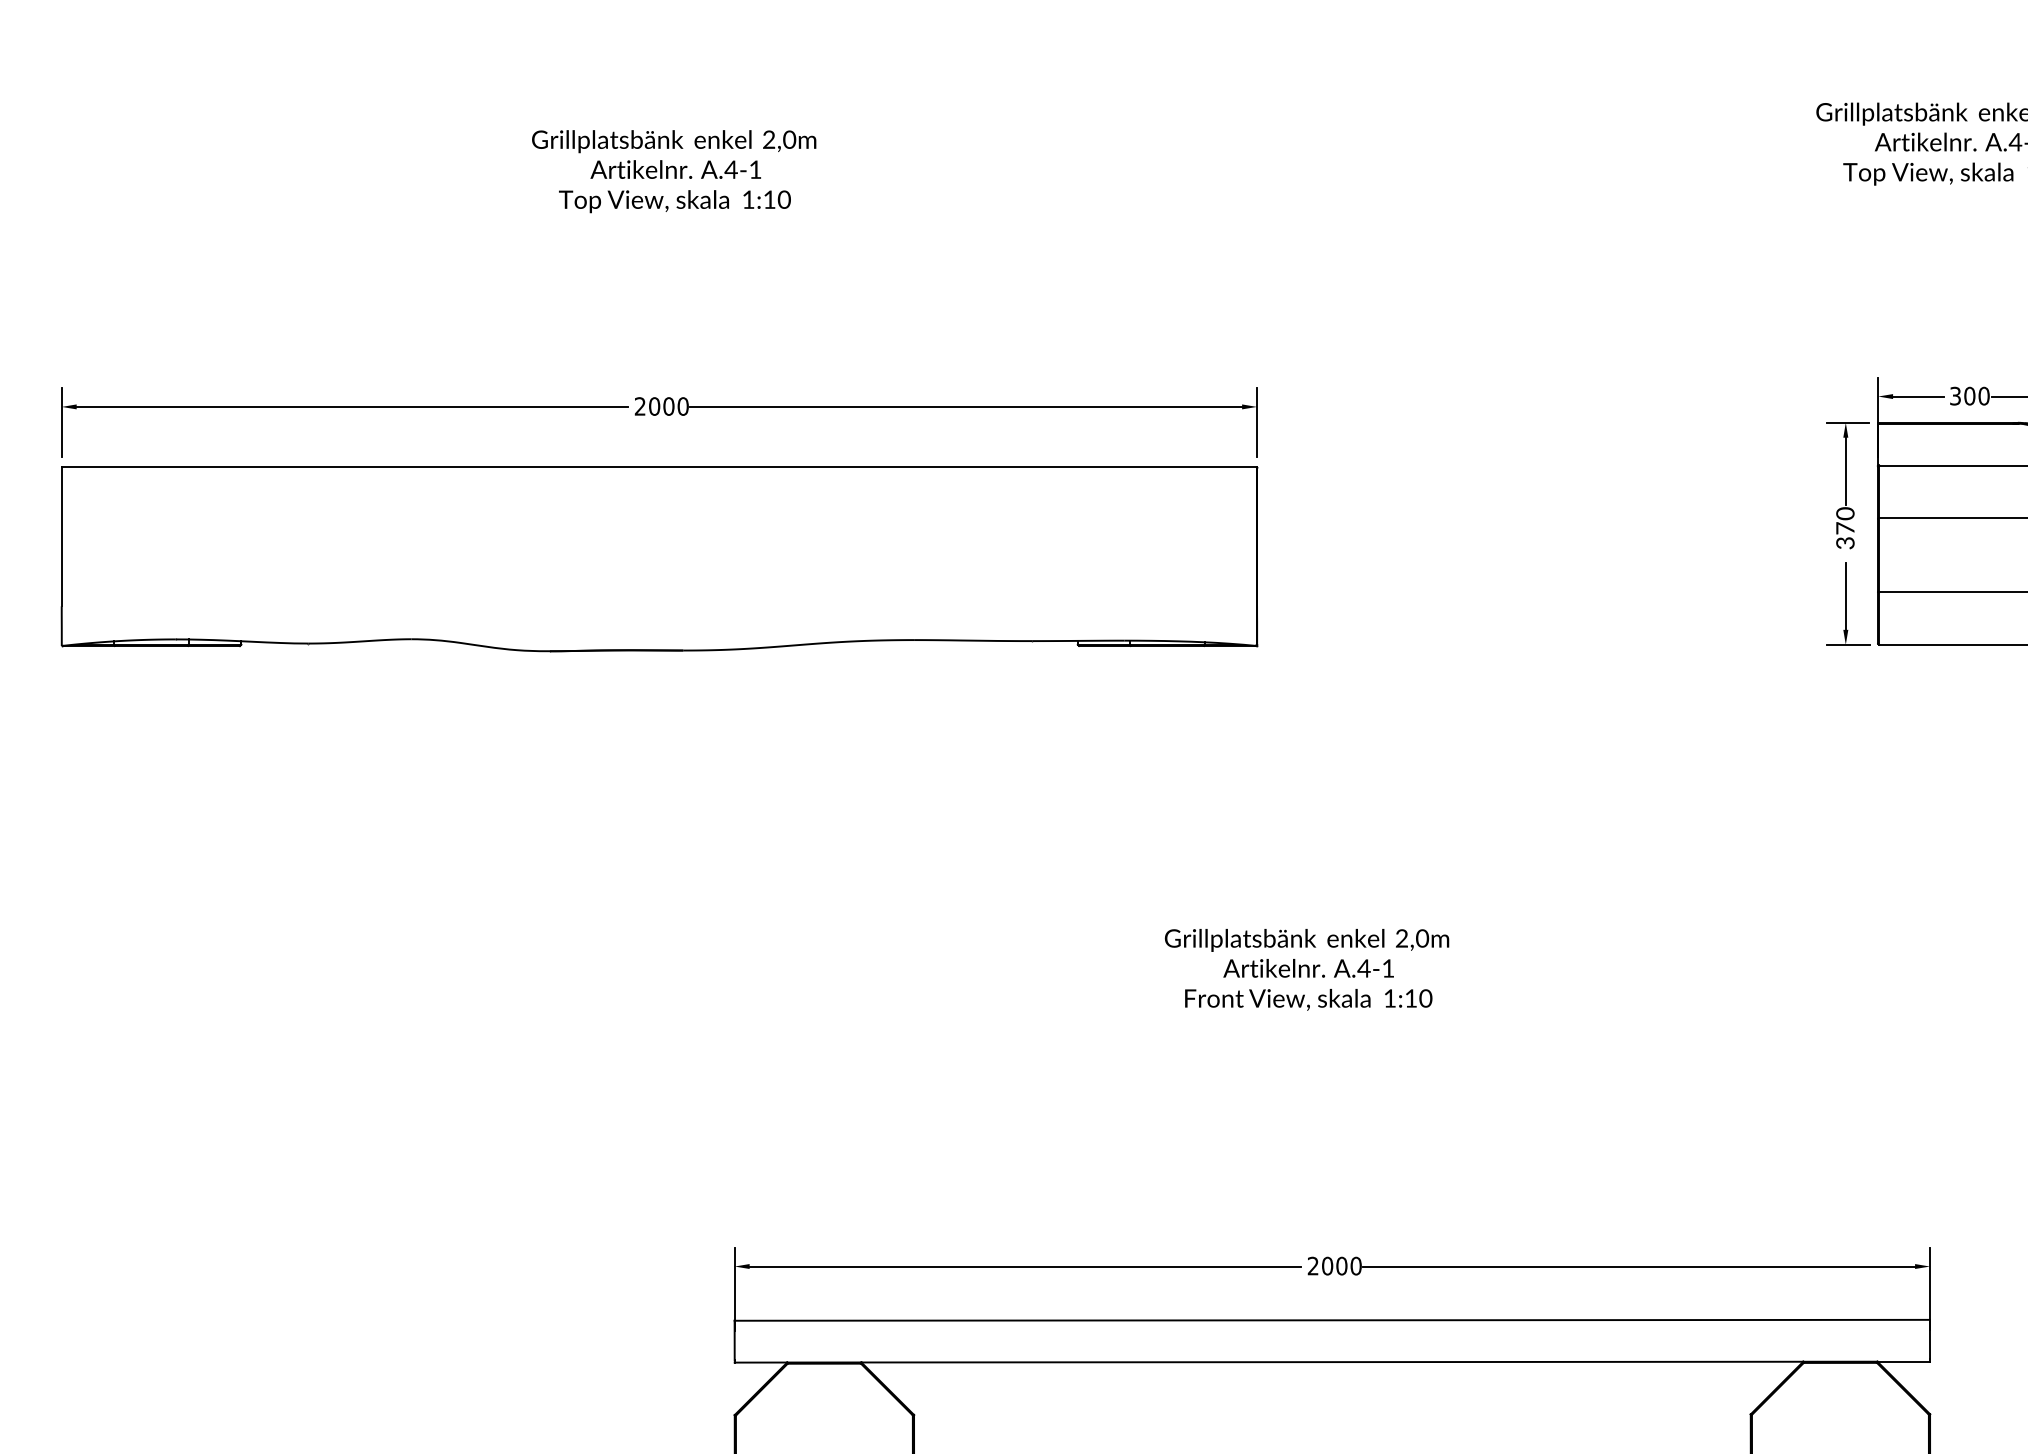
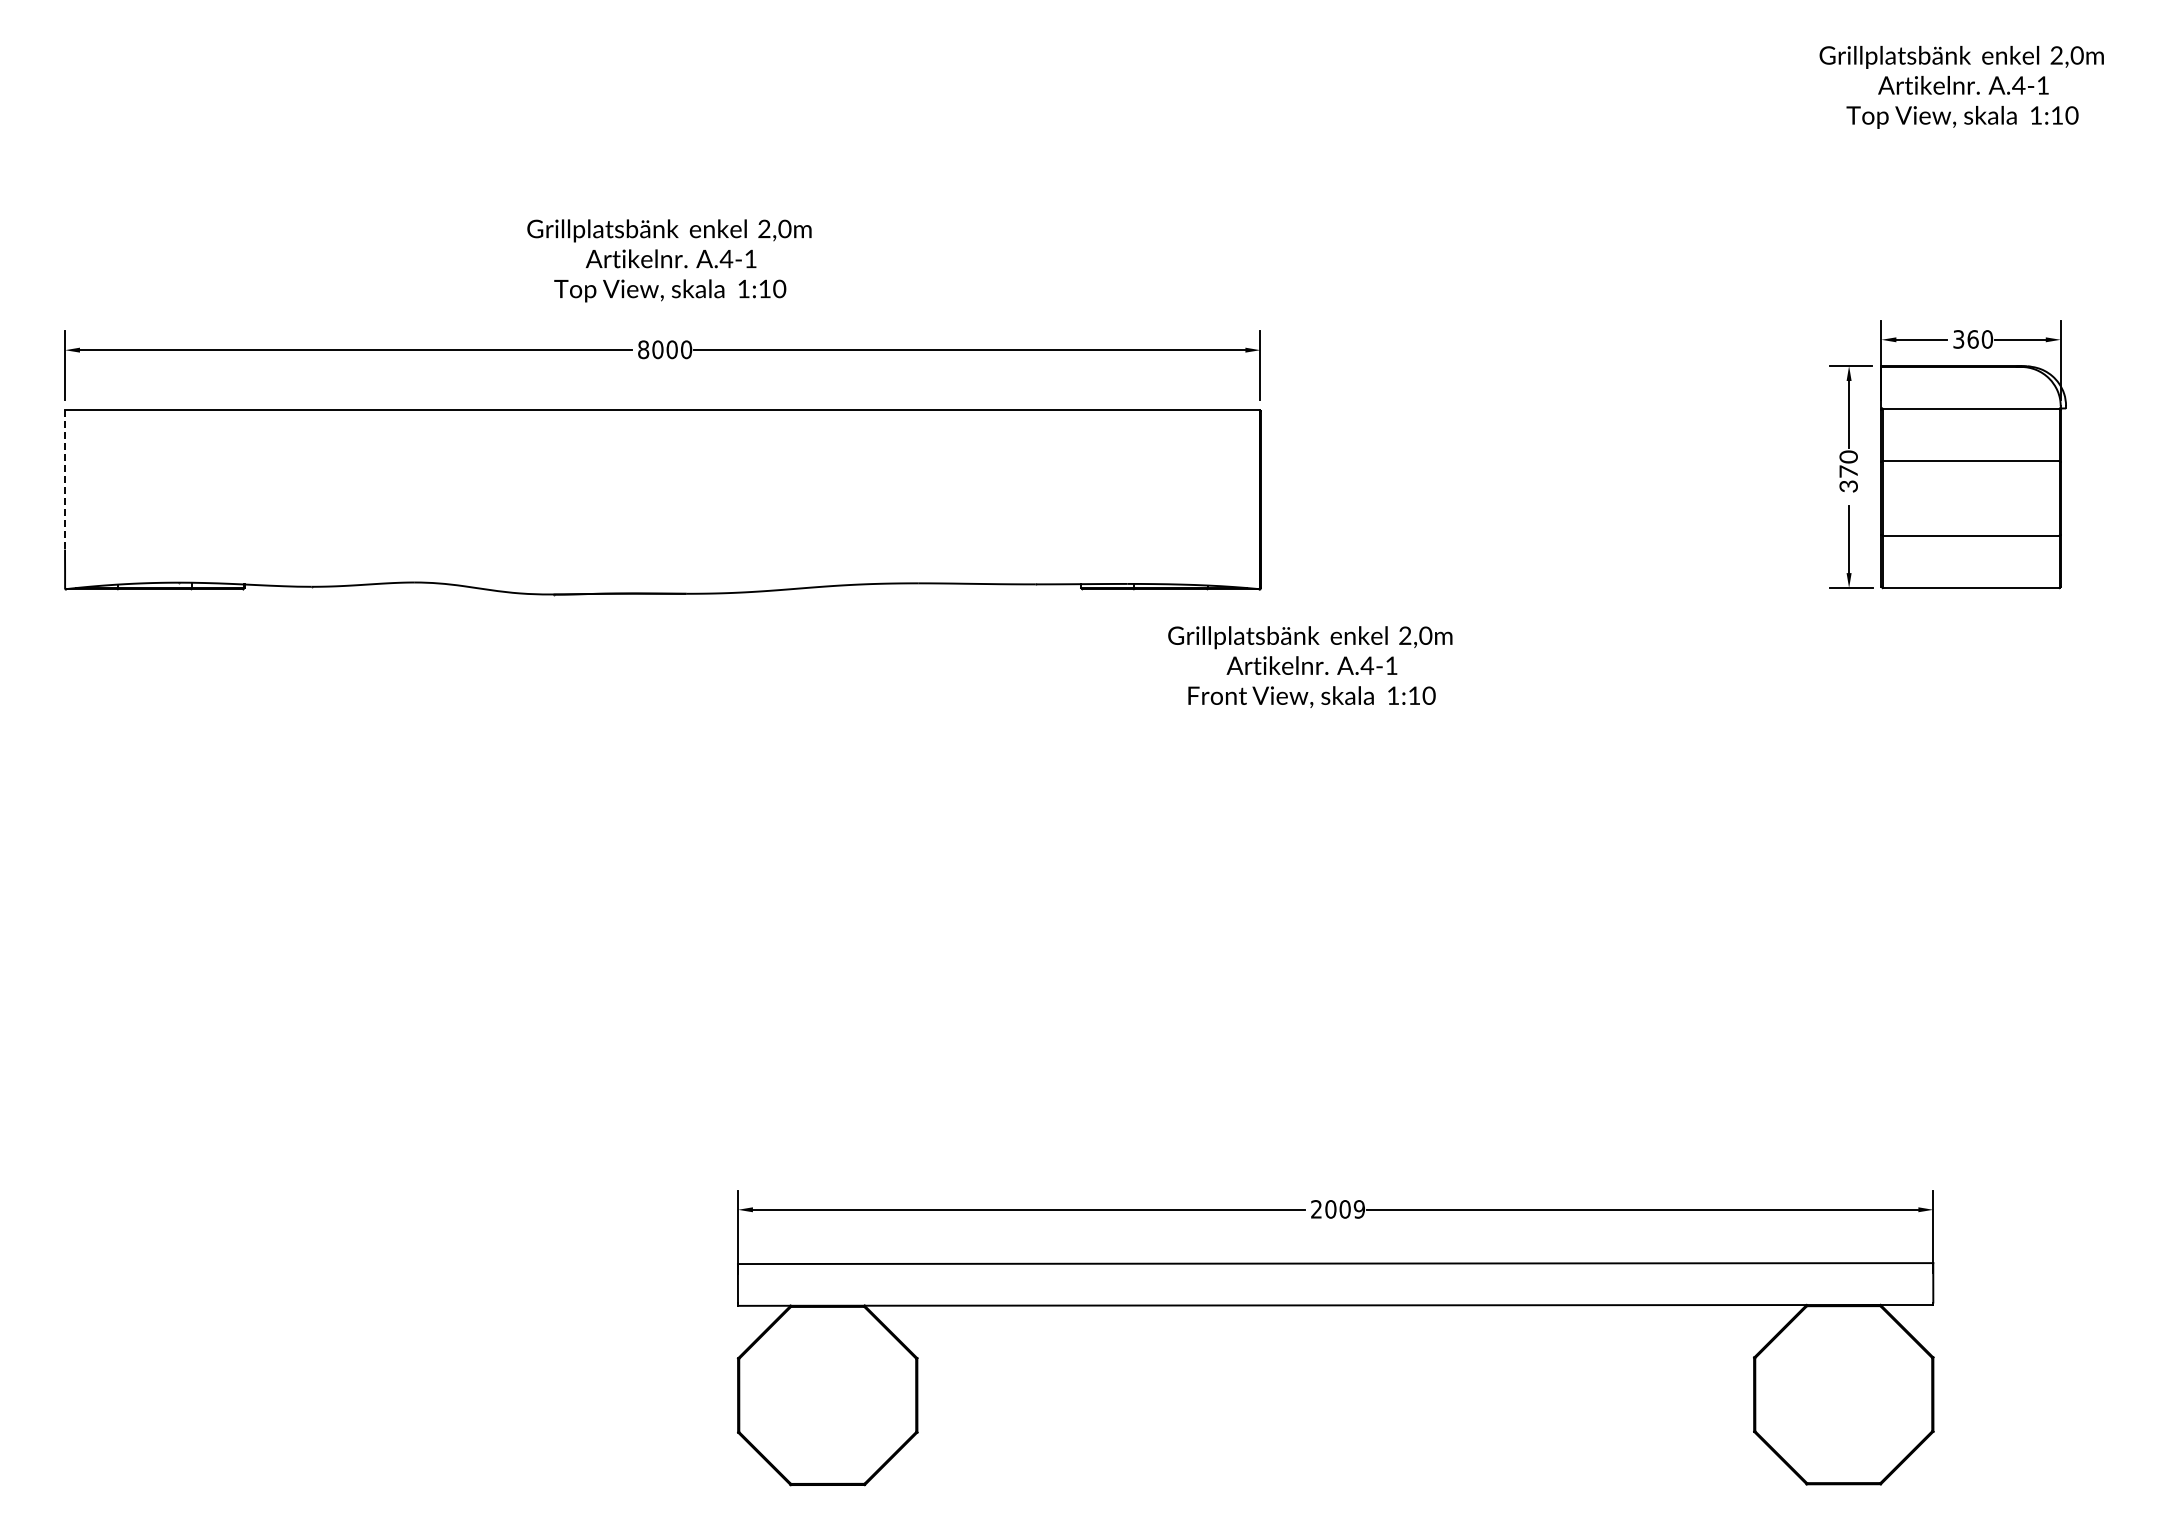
text: (674, 171) -> (669, 260), moved
text: (1969, 396) -> (1972, 339), 300 -> 360
text: (640, 406) -> (643, 349), 2000 -> 8000
line: (62, 536) -> (65, 479), solid -> dashed
text: (1307, 969) -> (1310, 666), moved
text: (1356, 1266) -> (1359, 1209), 2000 -> 2009

